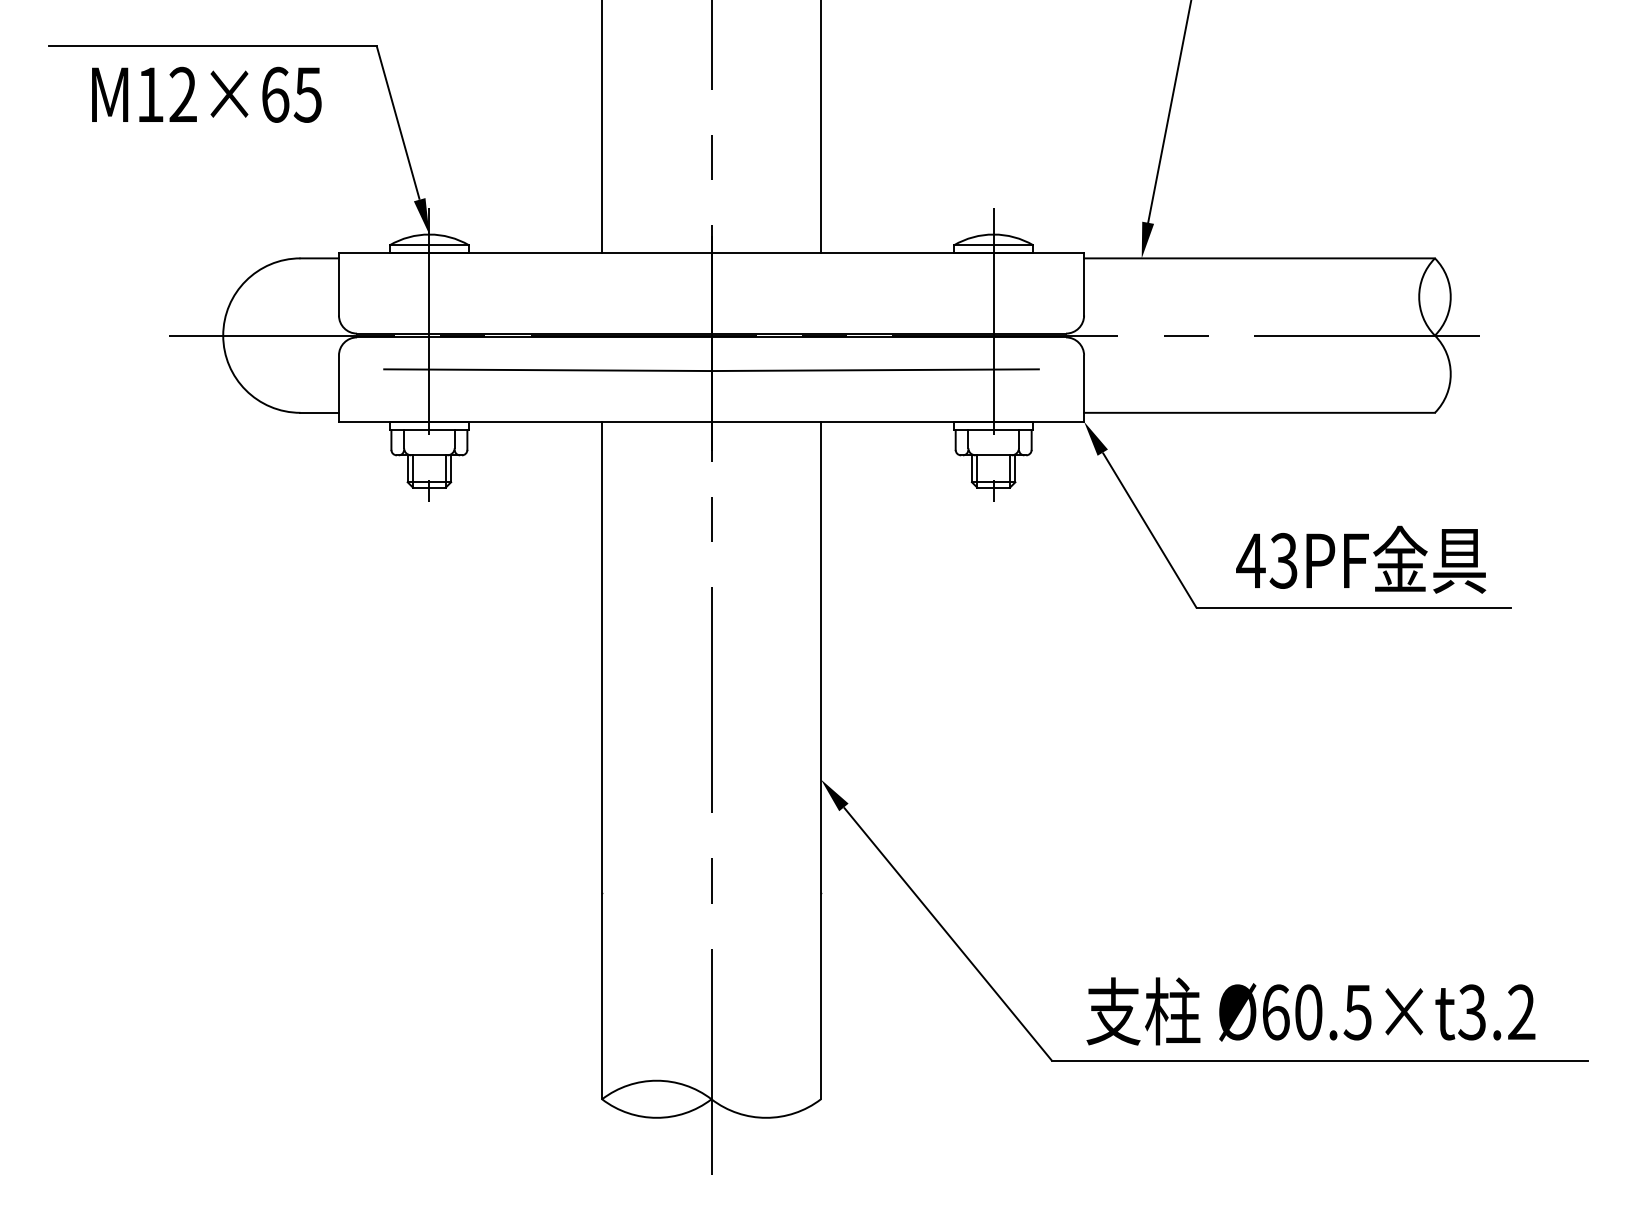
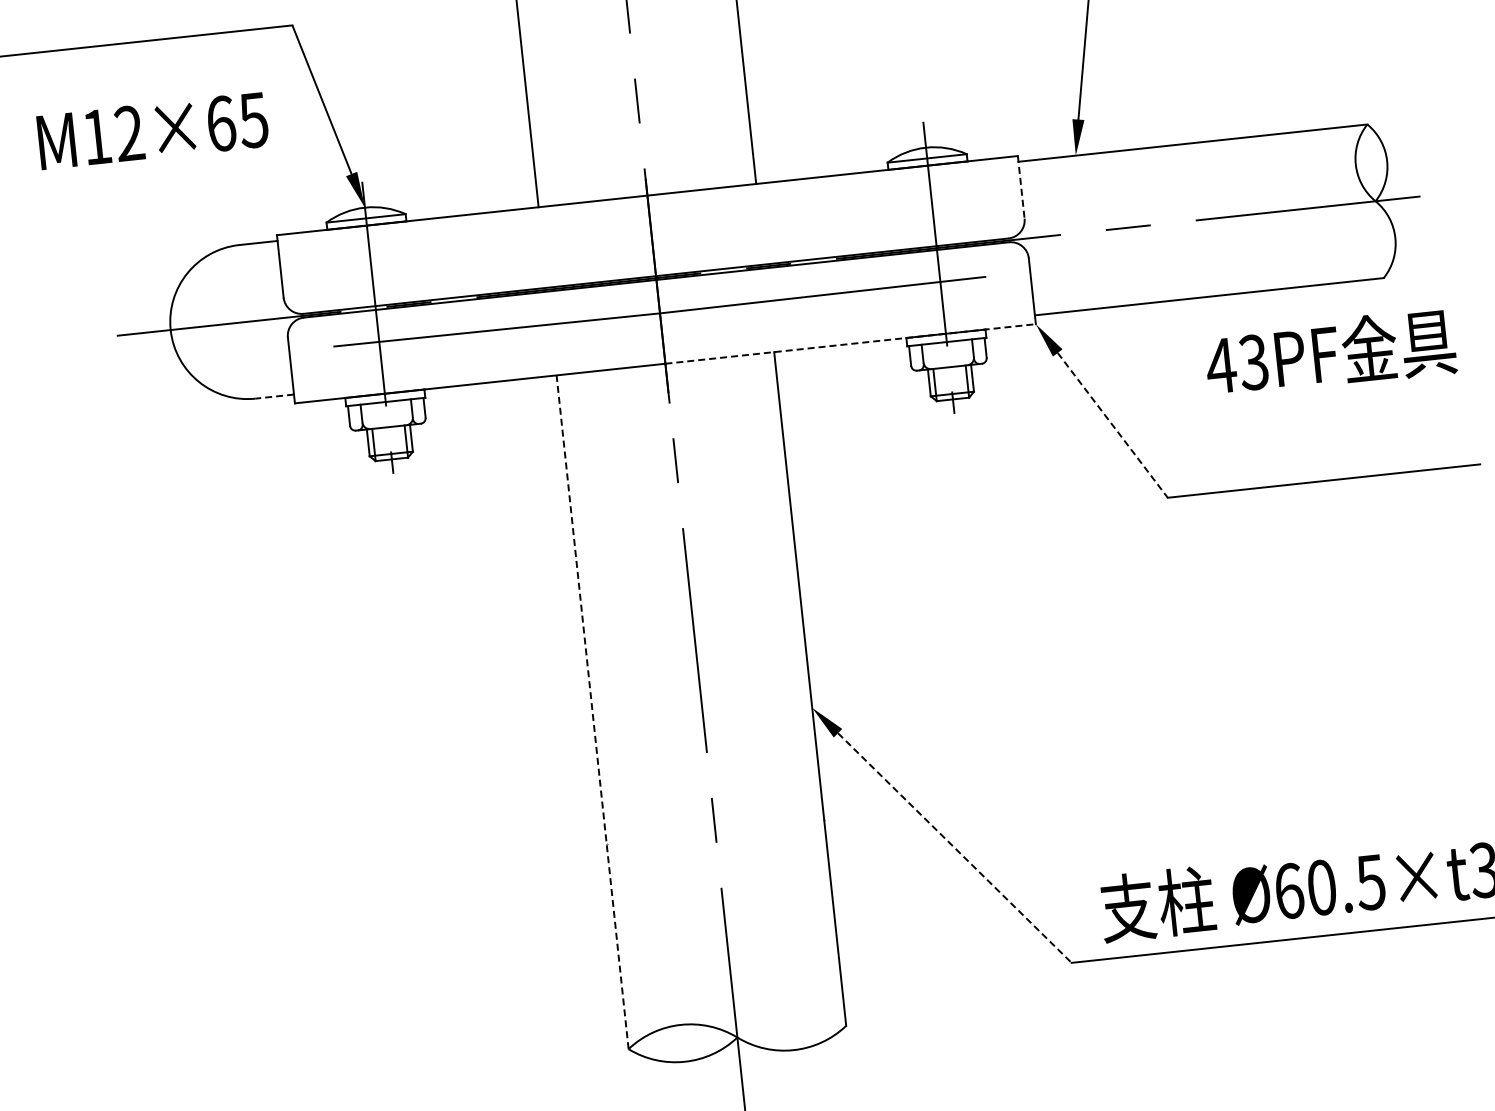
text: (206, 94) -> (152, 130), moved
line: (1084, 284) -> (1021, 187), solid -> dashed
line: (319, 412) -> (274, 396), solid -> dashed
line: (898, 421) -> (851, 343), solid -> dashed
line: (1149, 530) -> (1112, 425), solid -> dashed
text: (1361, 559) -> (1330, 352), moved
line: (602, 760) -> (592, 712), solid -> dashed
line: (947, 934) -> (954, 848), solid -> dashed

